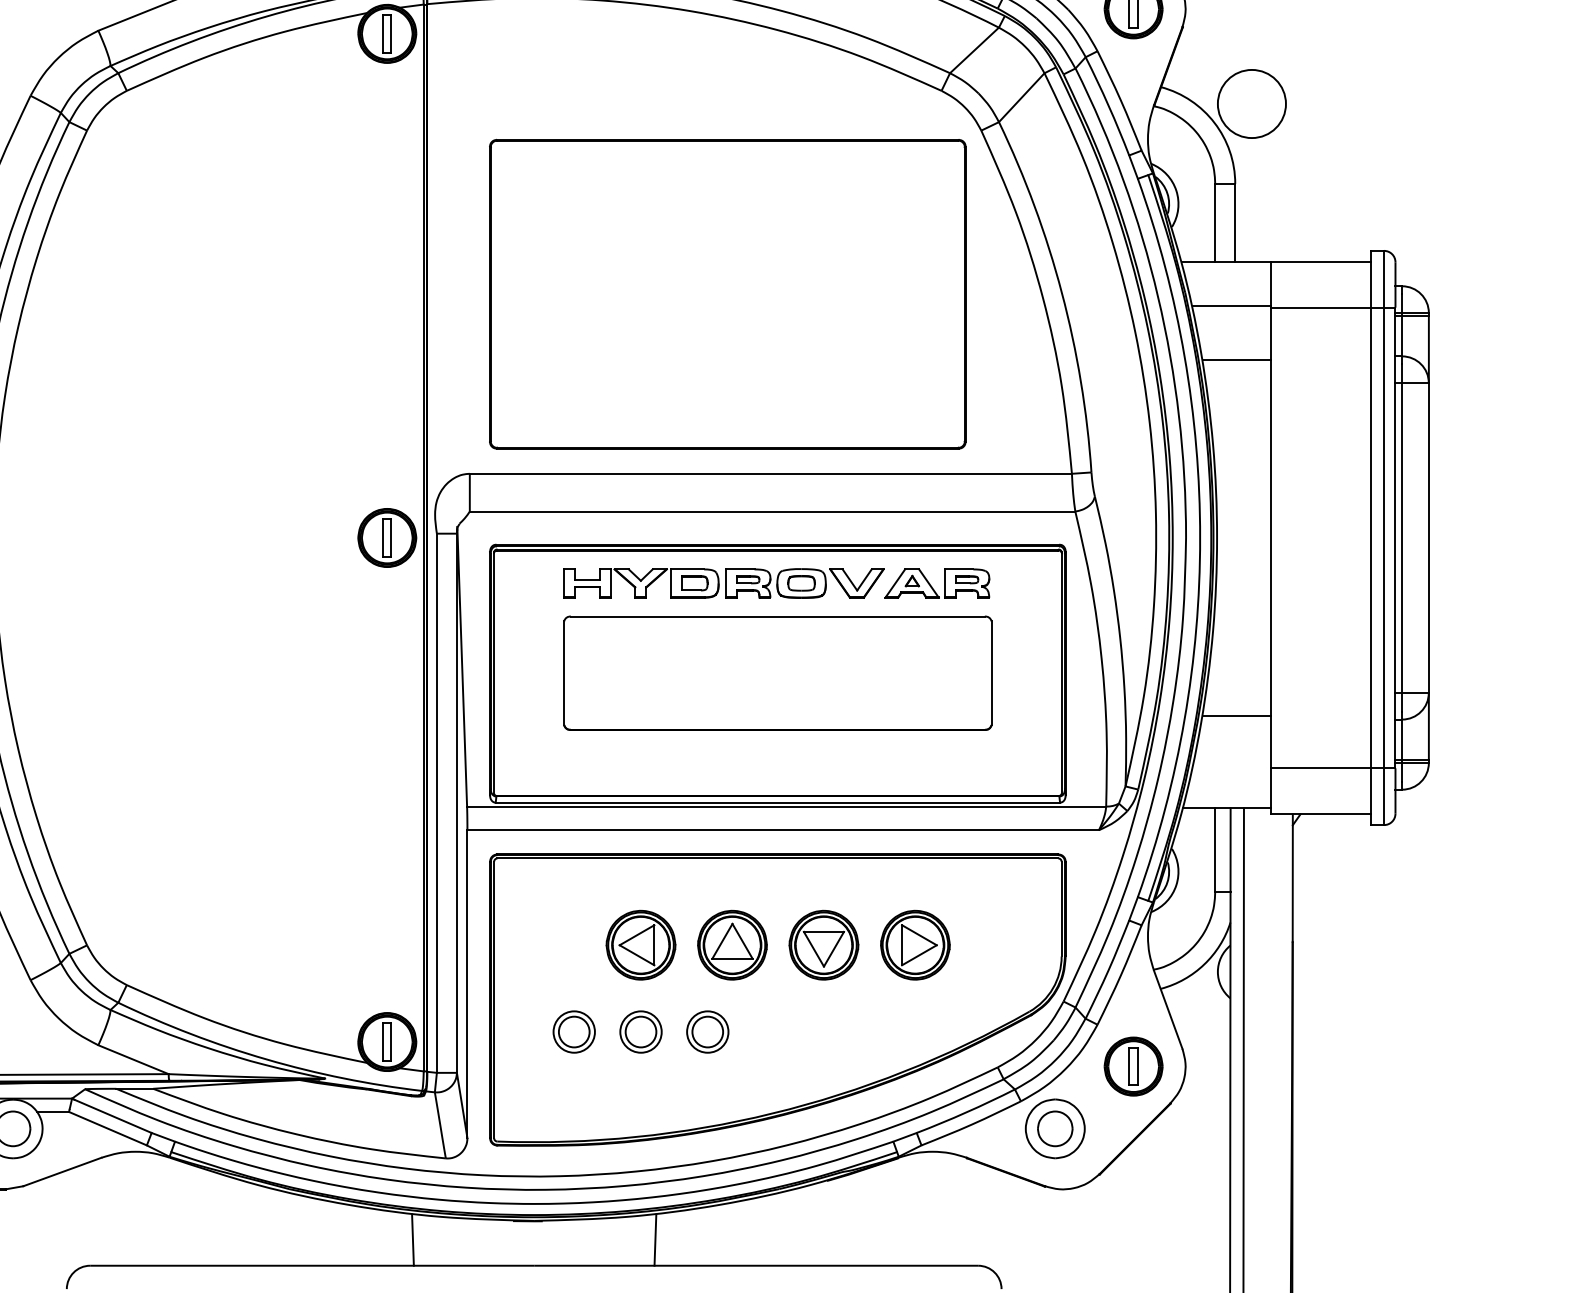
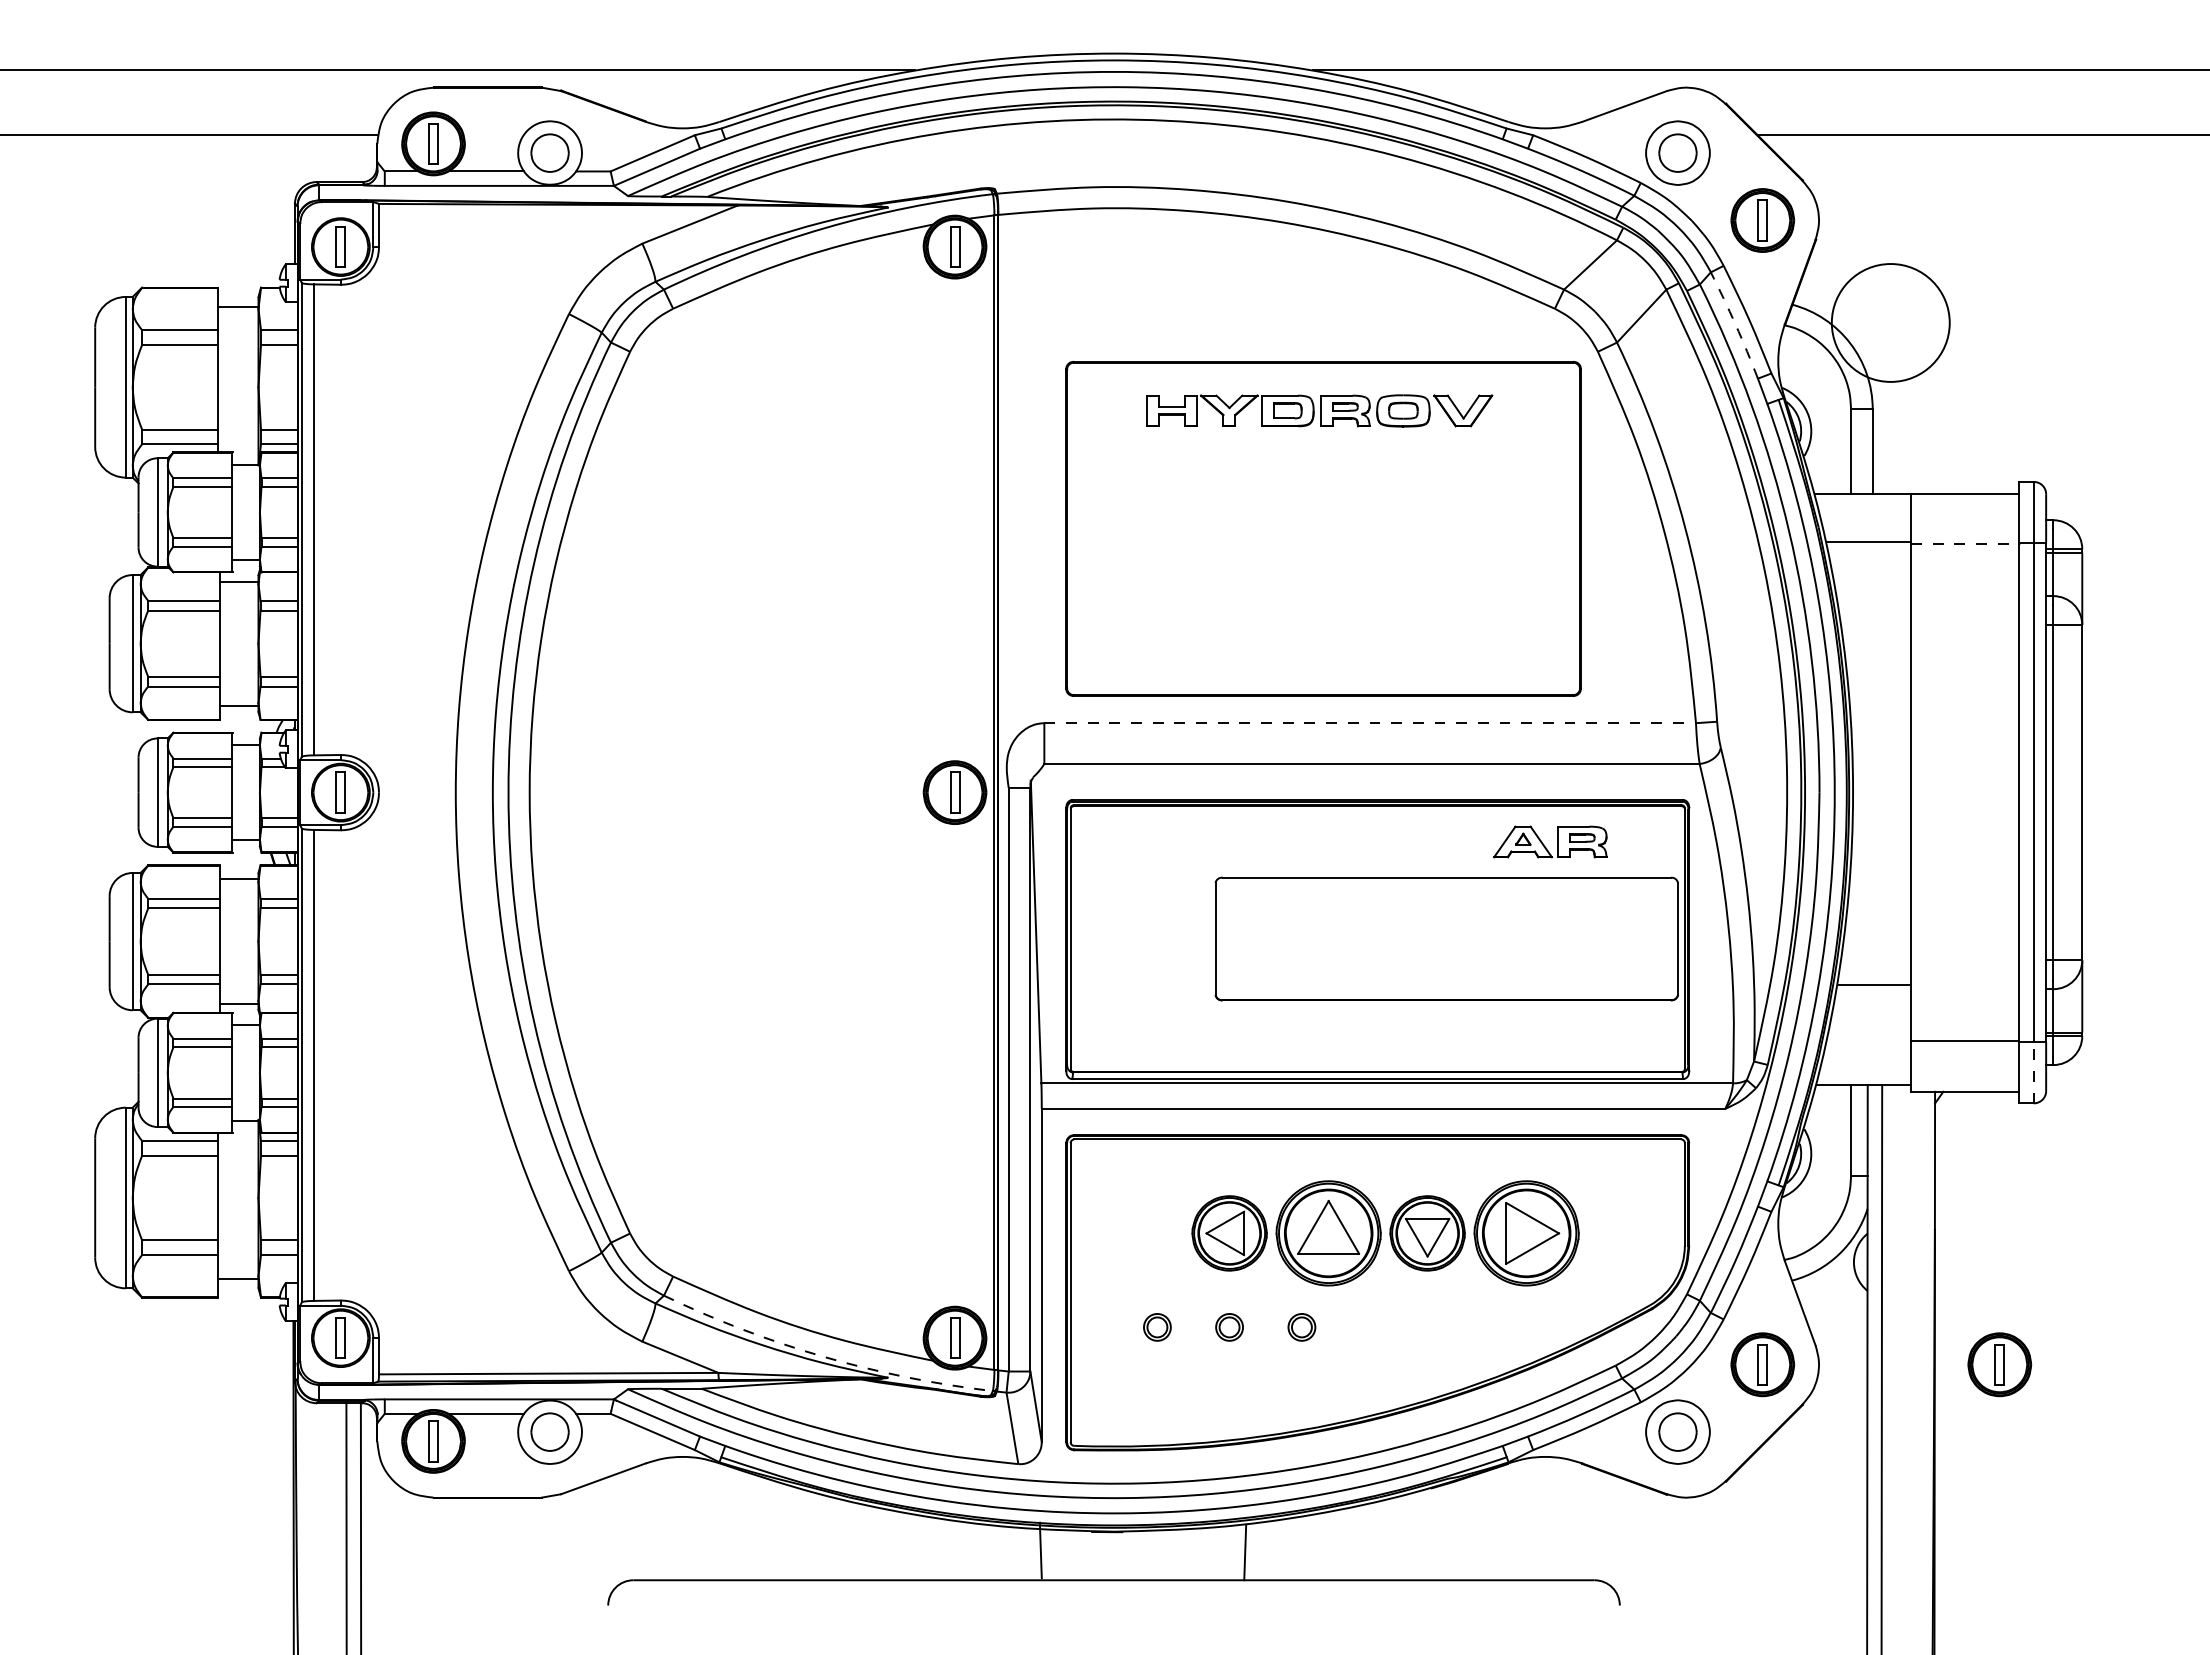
circle: (1251, 103) -> (1890, 322), size x1.6
arc: (1108, 105) -> (1735, 324), solid -> dashed
line: (1320, 308) -> (1965, 544), solid -> dashed
line: (1236, 359) -> (1874, 599), removed
line: (771, 474) -> (1370, 723), solid -> dashed
part: (724, 583) -> (1319, 410), moved
part: (777, 672) -> (1446, 938), moved
line: (1383, 796) -> (2033, 1072), solid -> dashed
part: (732, 945) -> (1328, 1233), size x1.4
part: (915, 945) -> (1526, 1233), size x1.4
part: (574, 1032) -> (1157, 1327), size x0.6
part: (640, 1032) -> (1229, 1327), size x0.6
part: (707, 1032) -> (1301, 1327), size x0.6
arc: (266, 1059) -> (824, 1357), solid -> dashed
part: (1352, 1066) -> (1999, 1364), added
line: (412, 1240) -> (1040, 1550), moved

